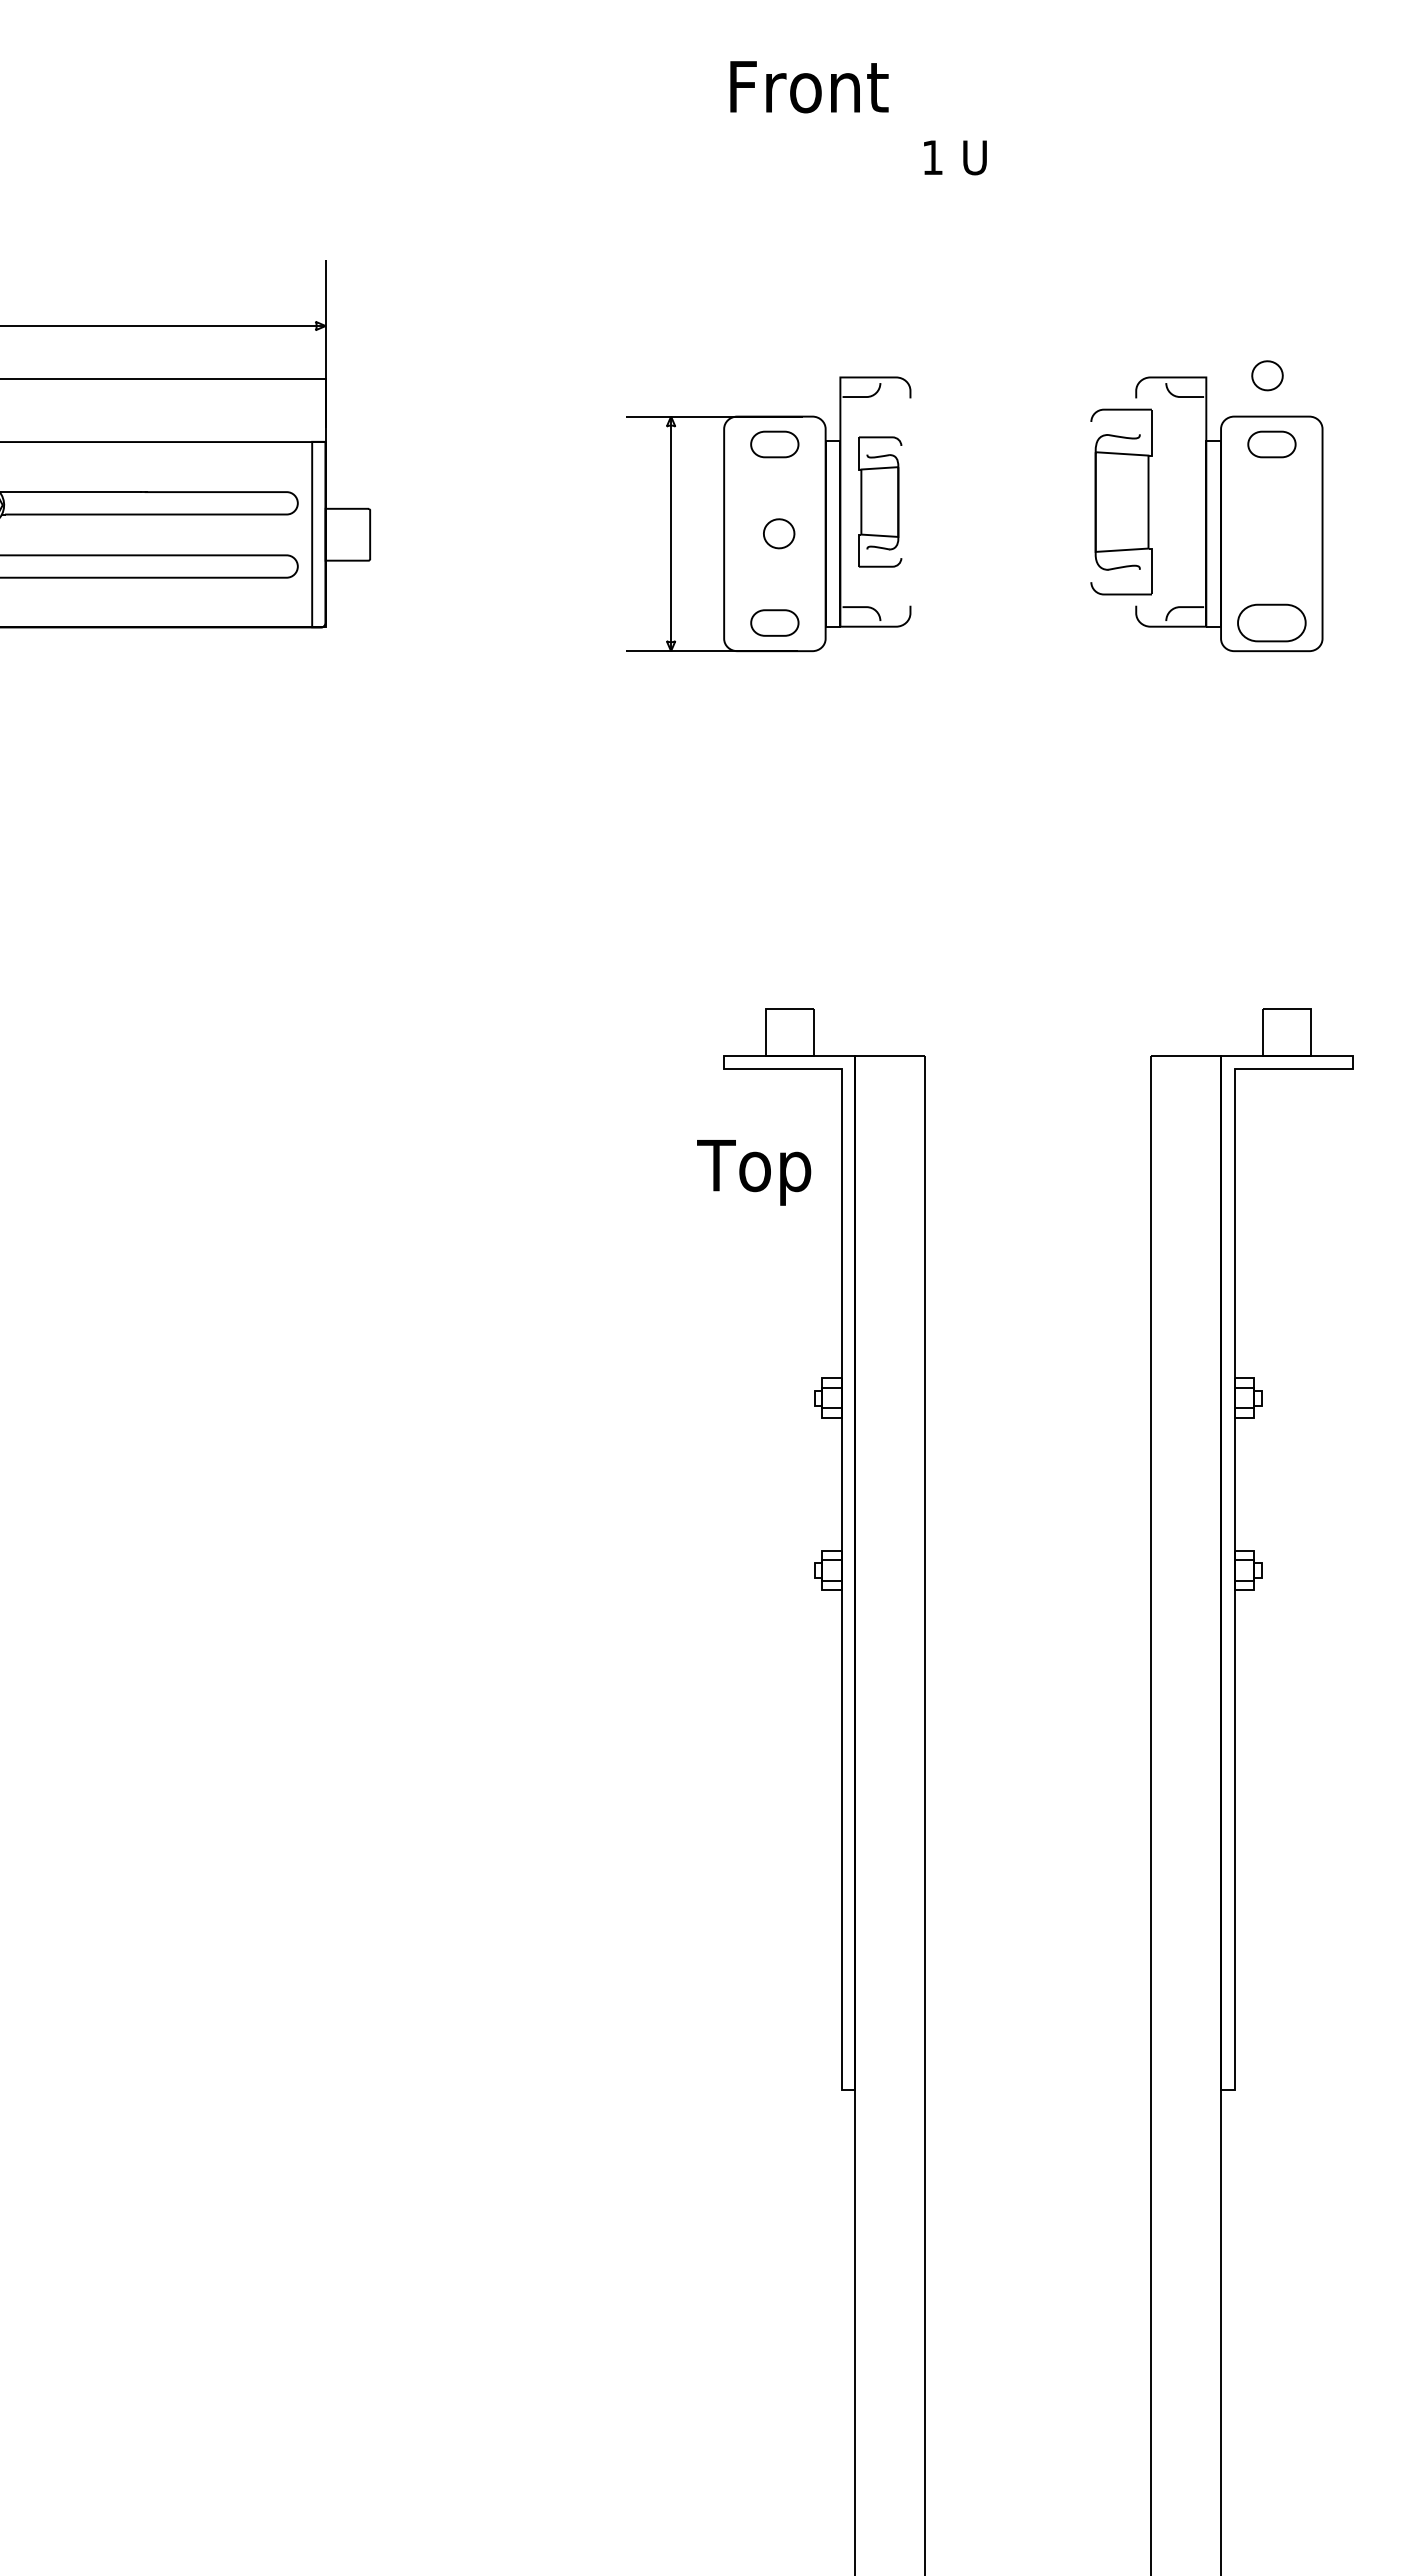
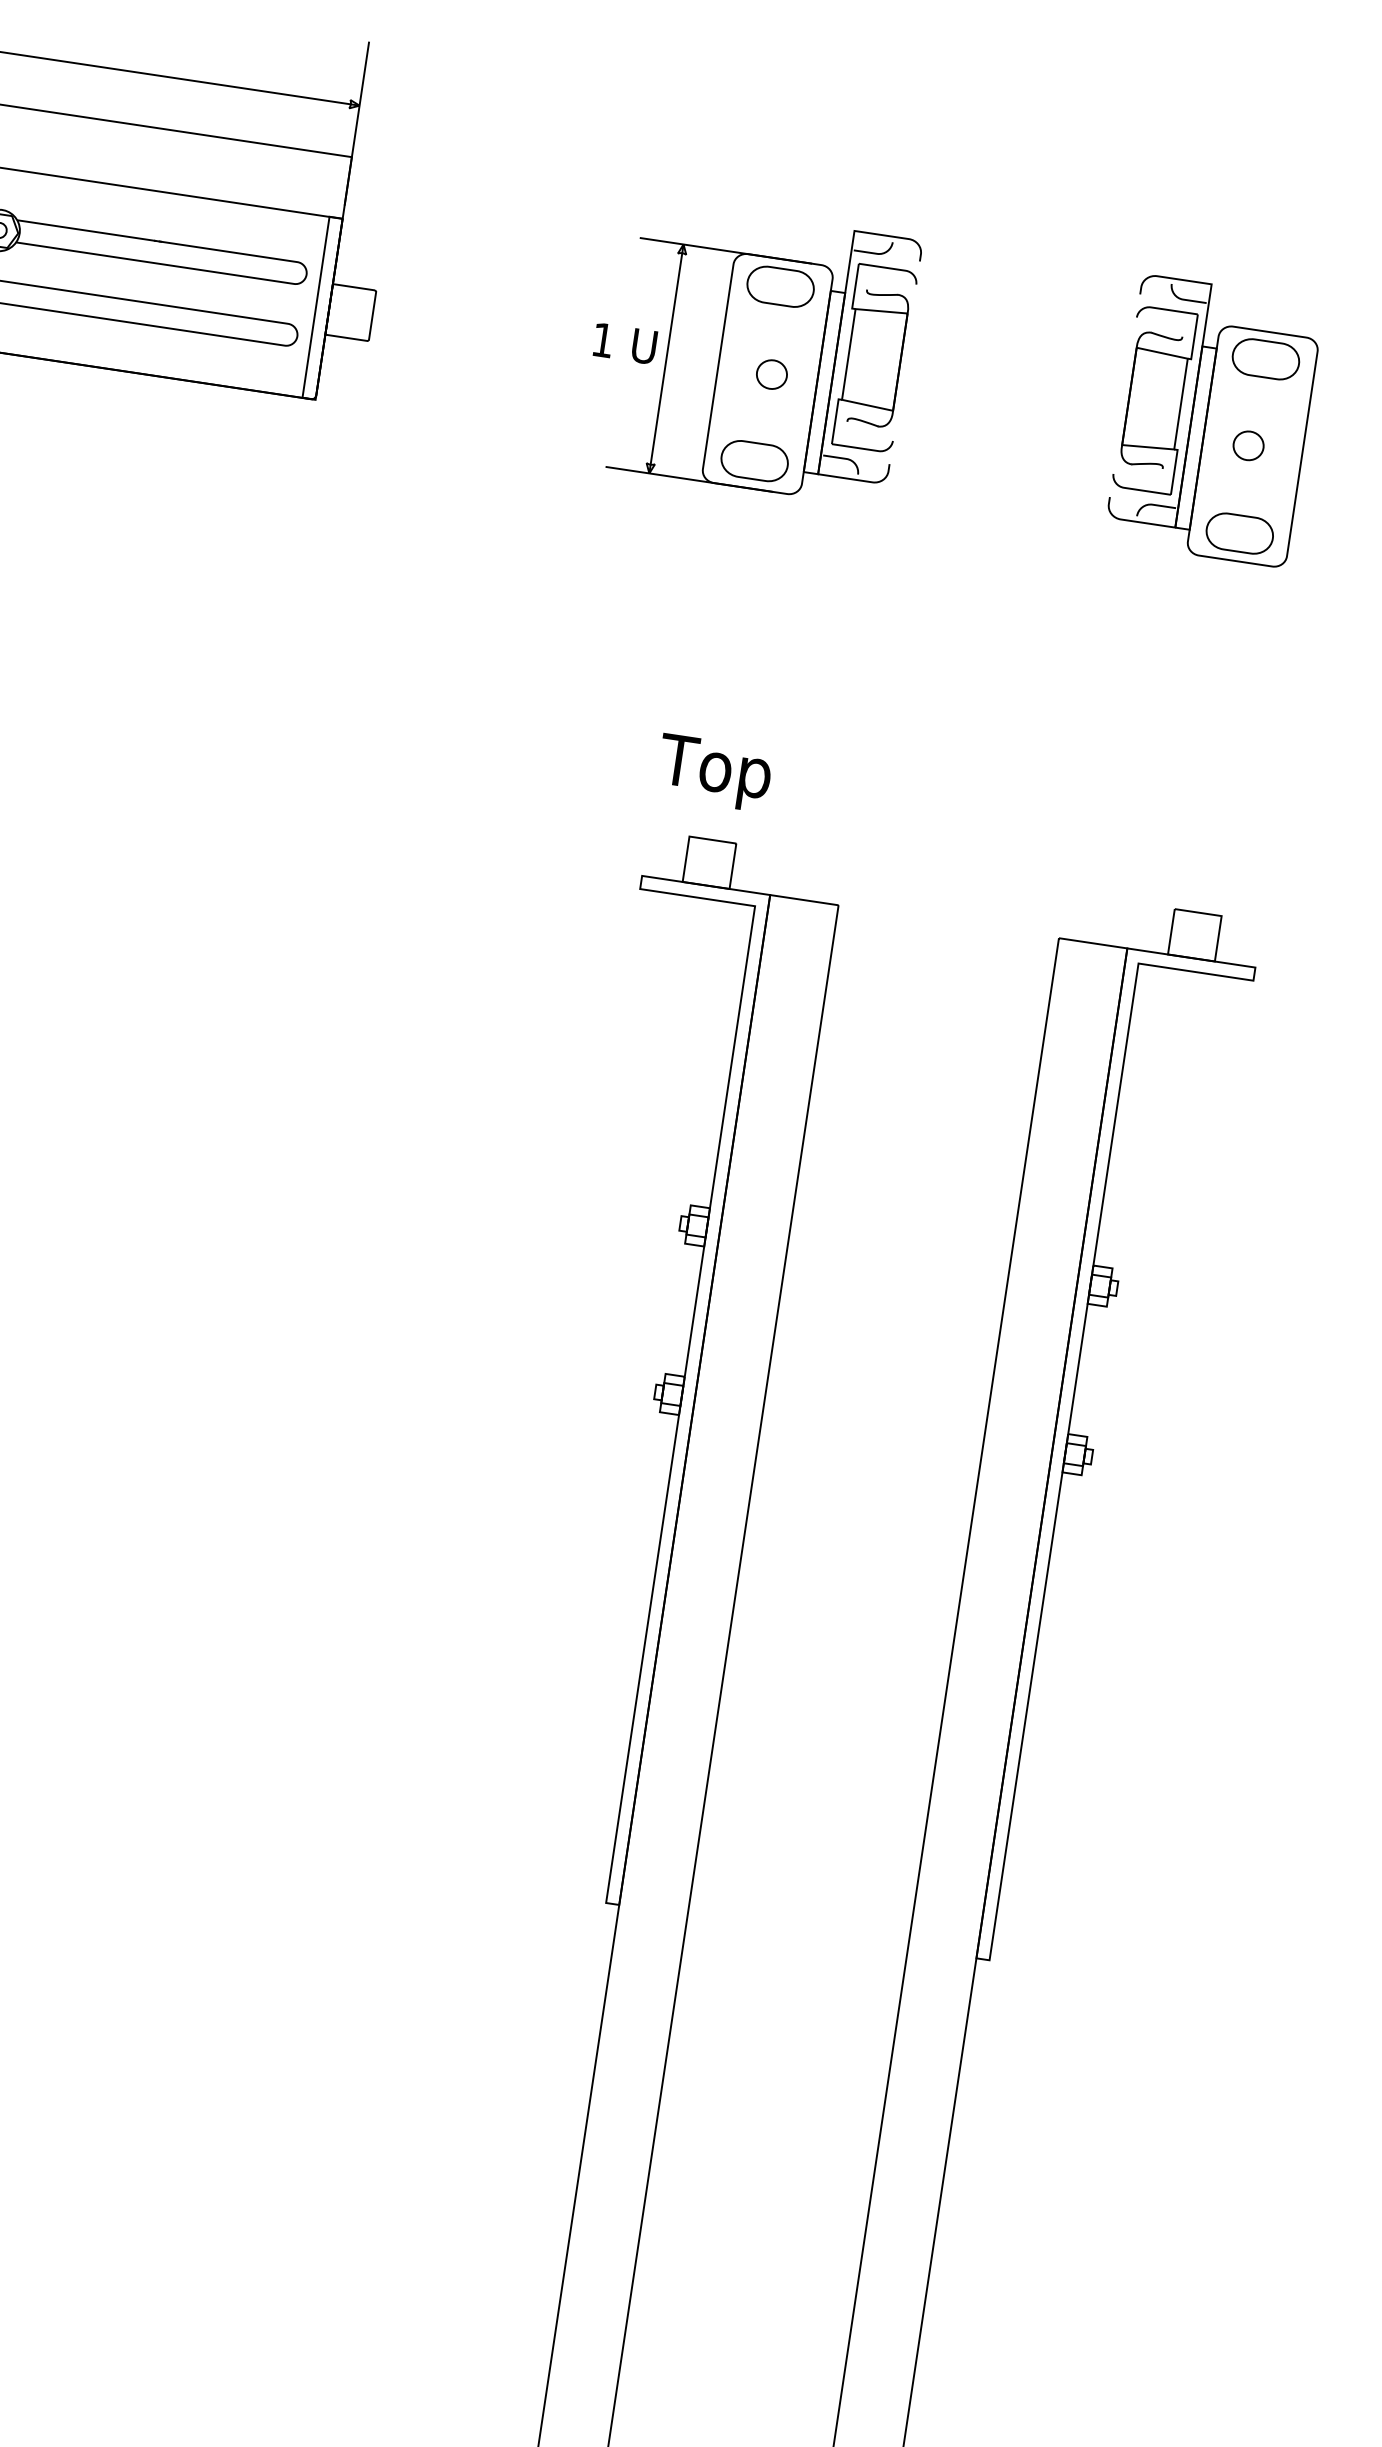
text: (955, 157) -> (625, 343), moved
curve: (1267, 362) -> (1250, 432), moved
part: (774, 444) -> (780, 286), size x1.43
part: (1271, 444) -> (1265, 359), size x1.43
part: (880, 501) -> (875, 357), size x1.43
part: (1121, 501) -> (1154, 399), moved
part: (774, 622) -> (754, 460), size x1.43
text: (754, 1172) -> (714, 772), moved

